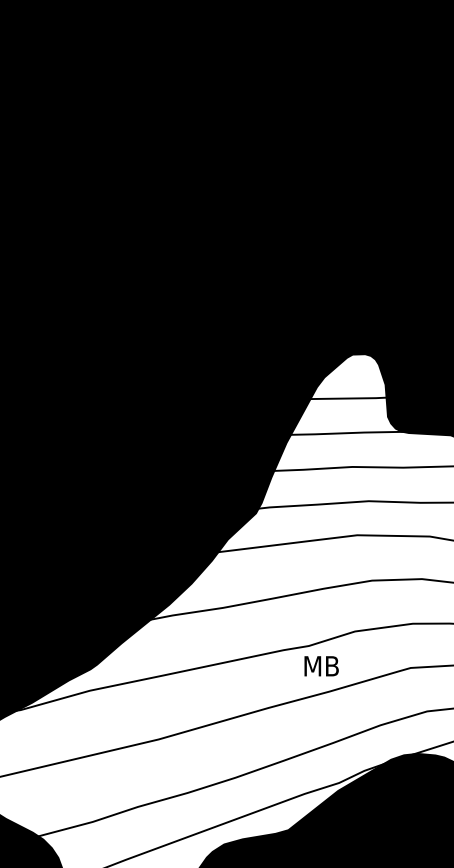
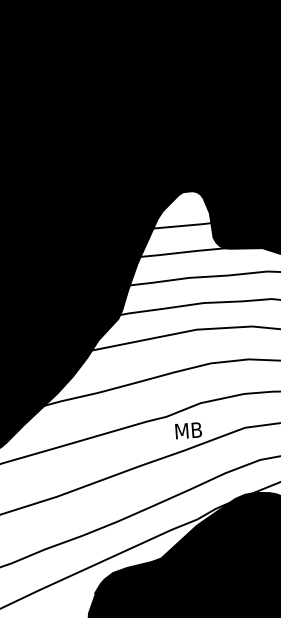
text: (321, 666) -> (188, 430), moved

